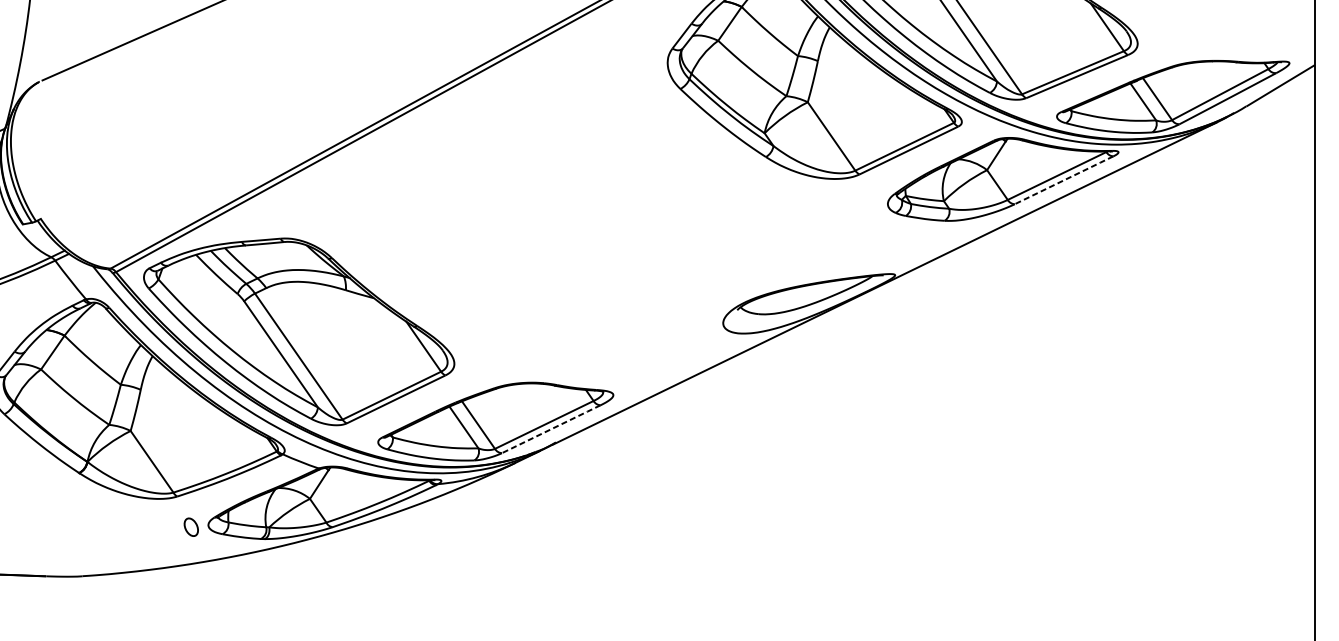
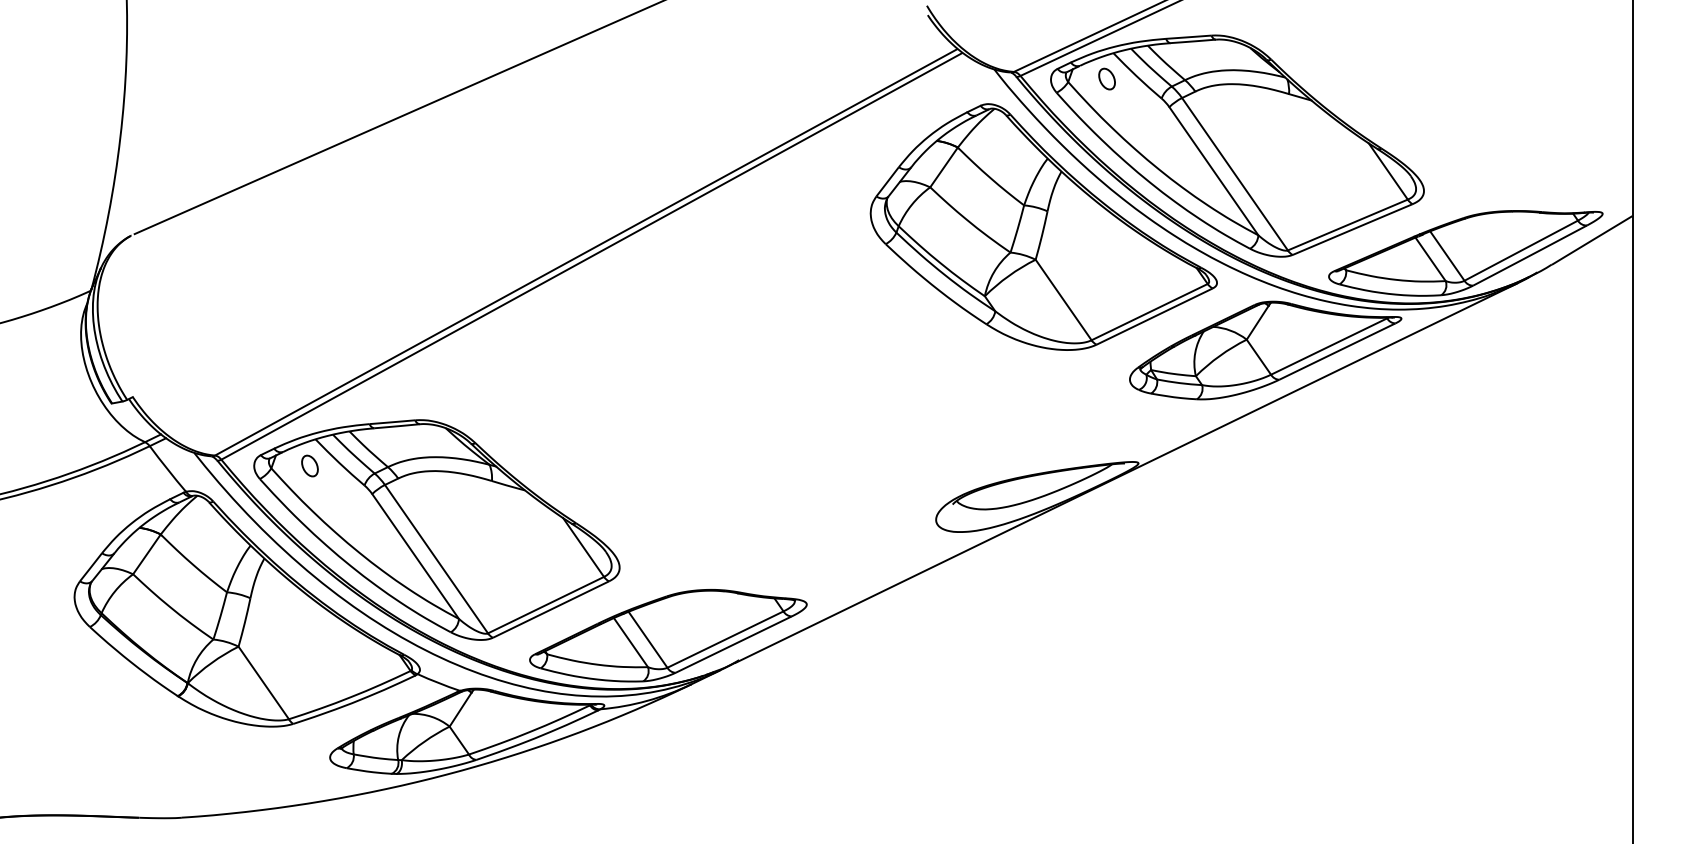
line: (1063, 180) -> (1336, 351), dashed -> solid
line: (551, 429) -> (733, 644), dashed -> solid
part: (190, 526) -> (309, 465), moved

